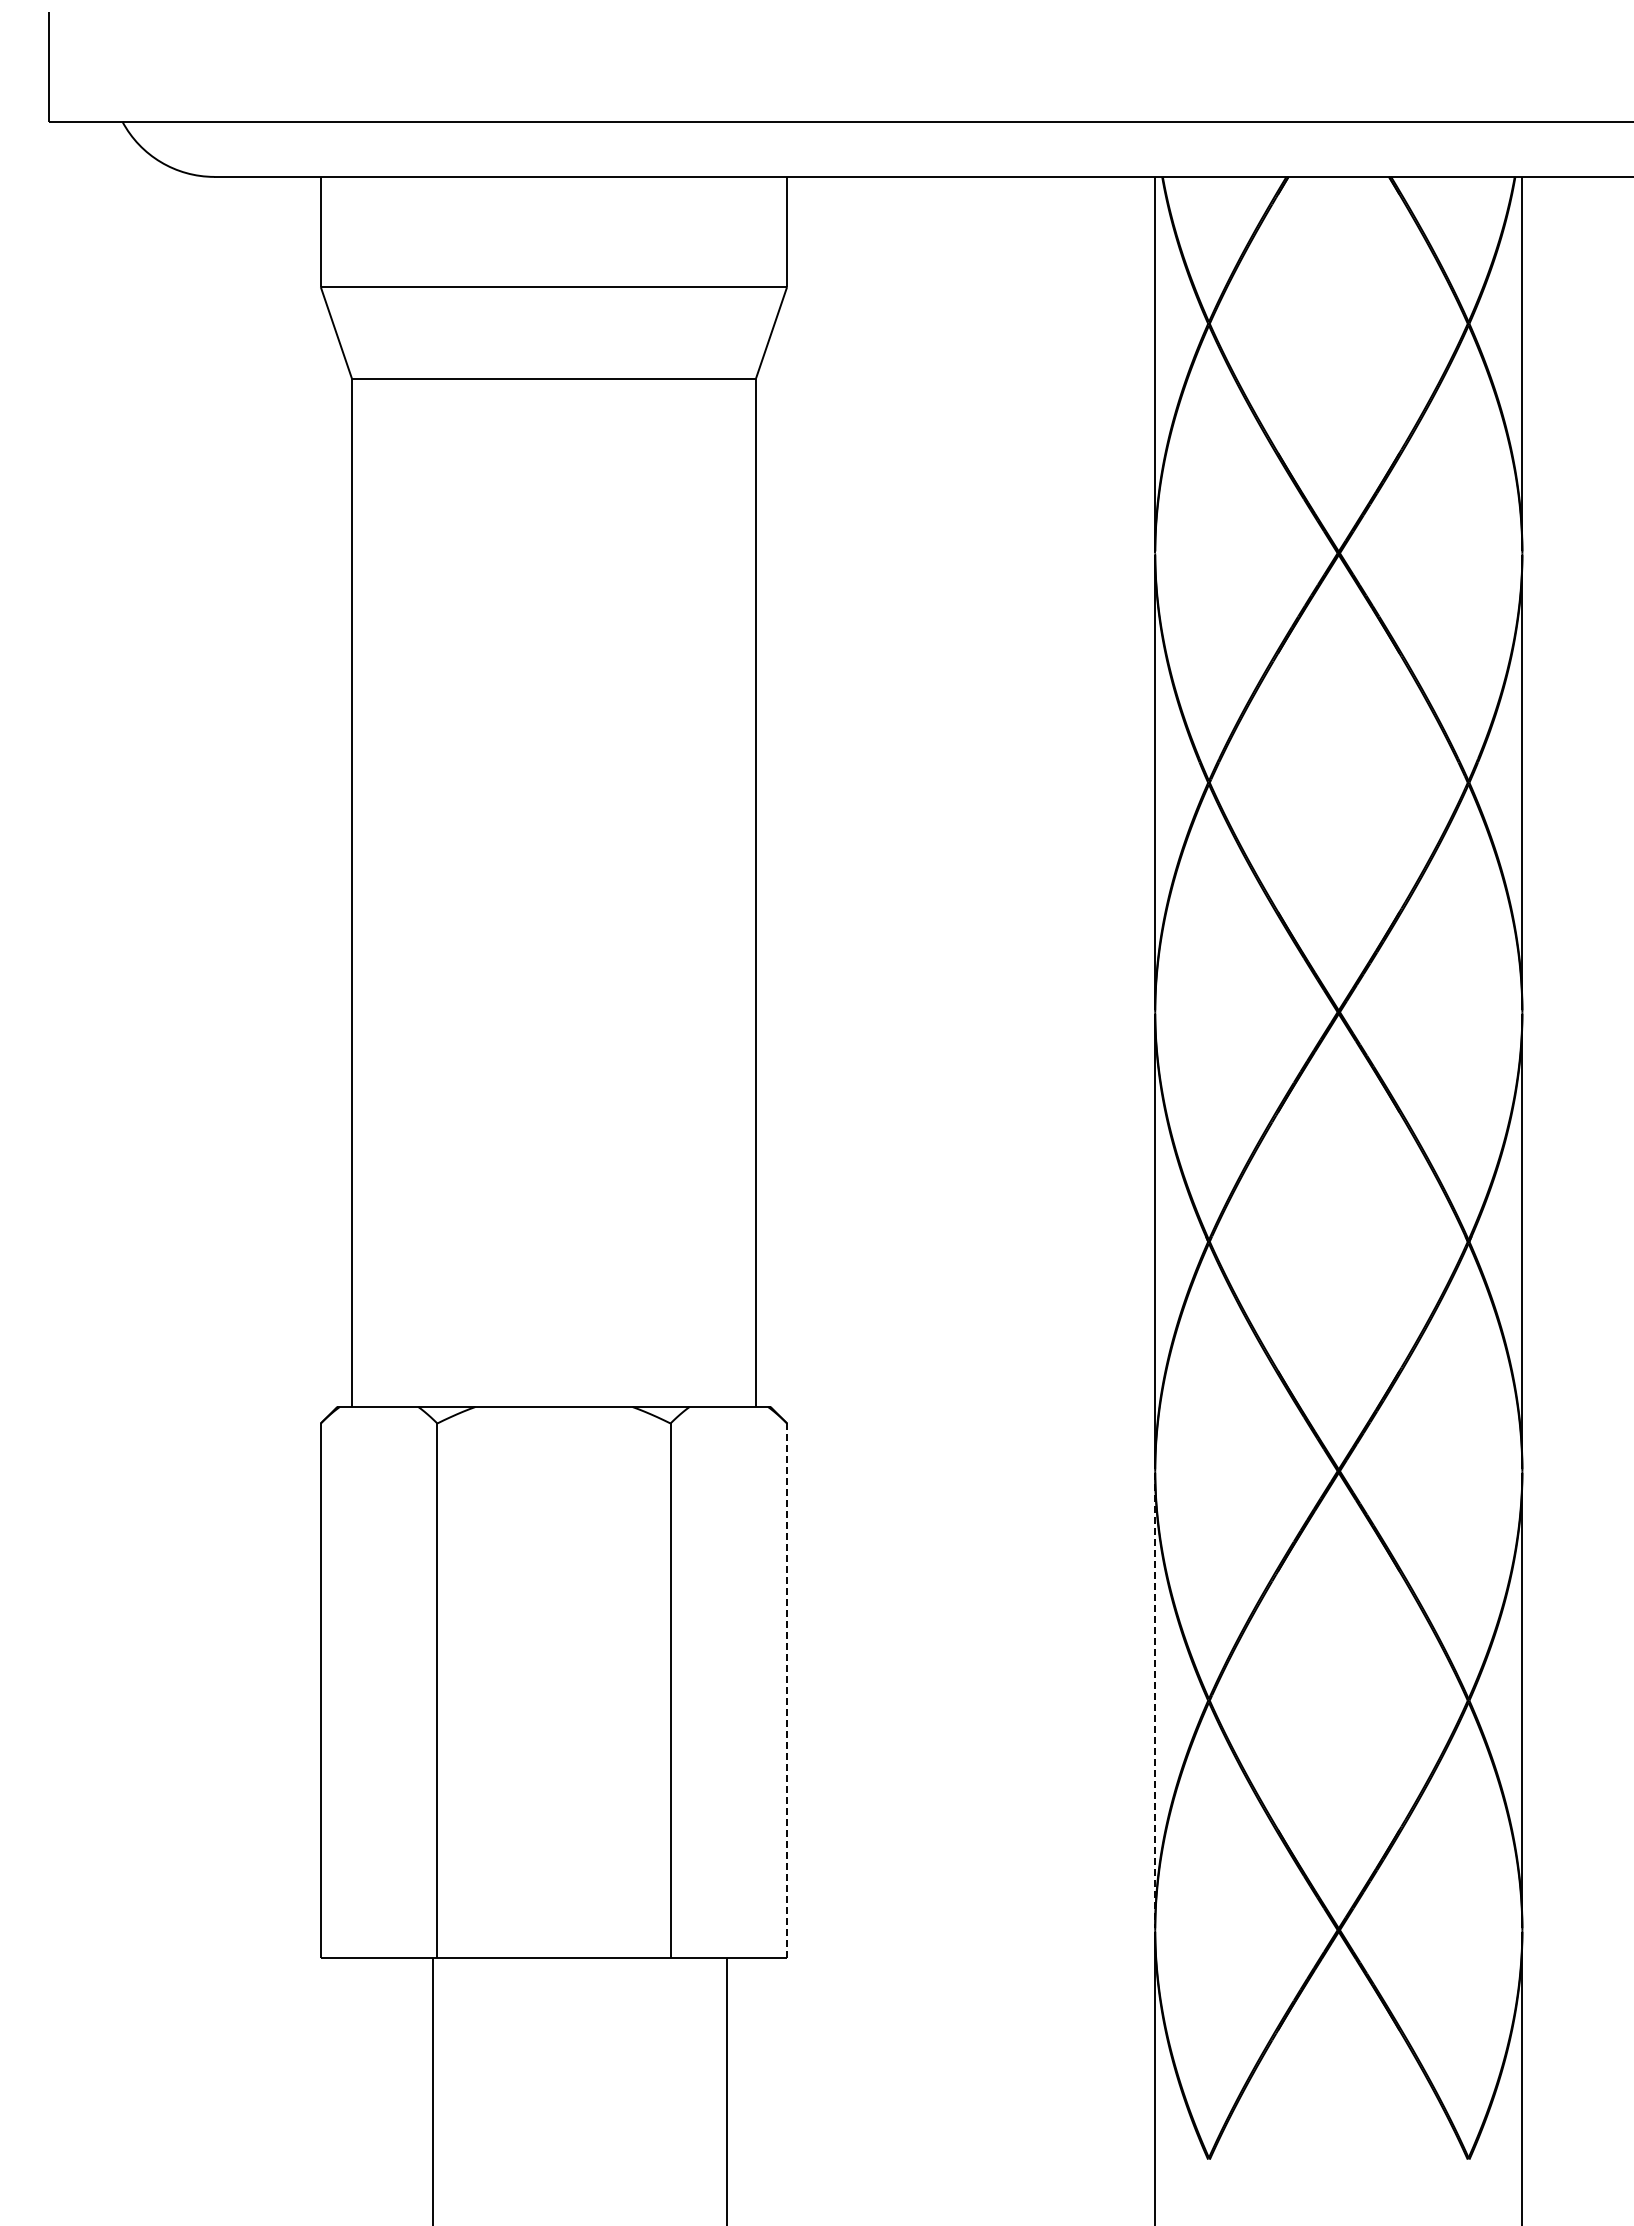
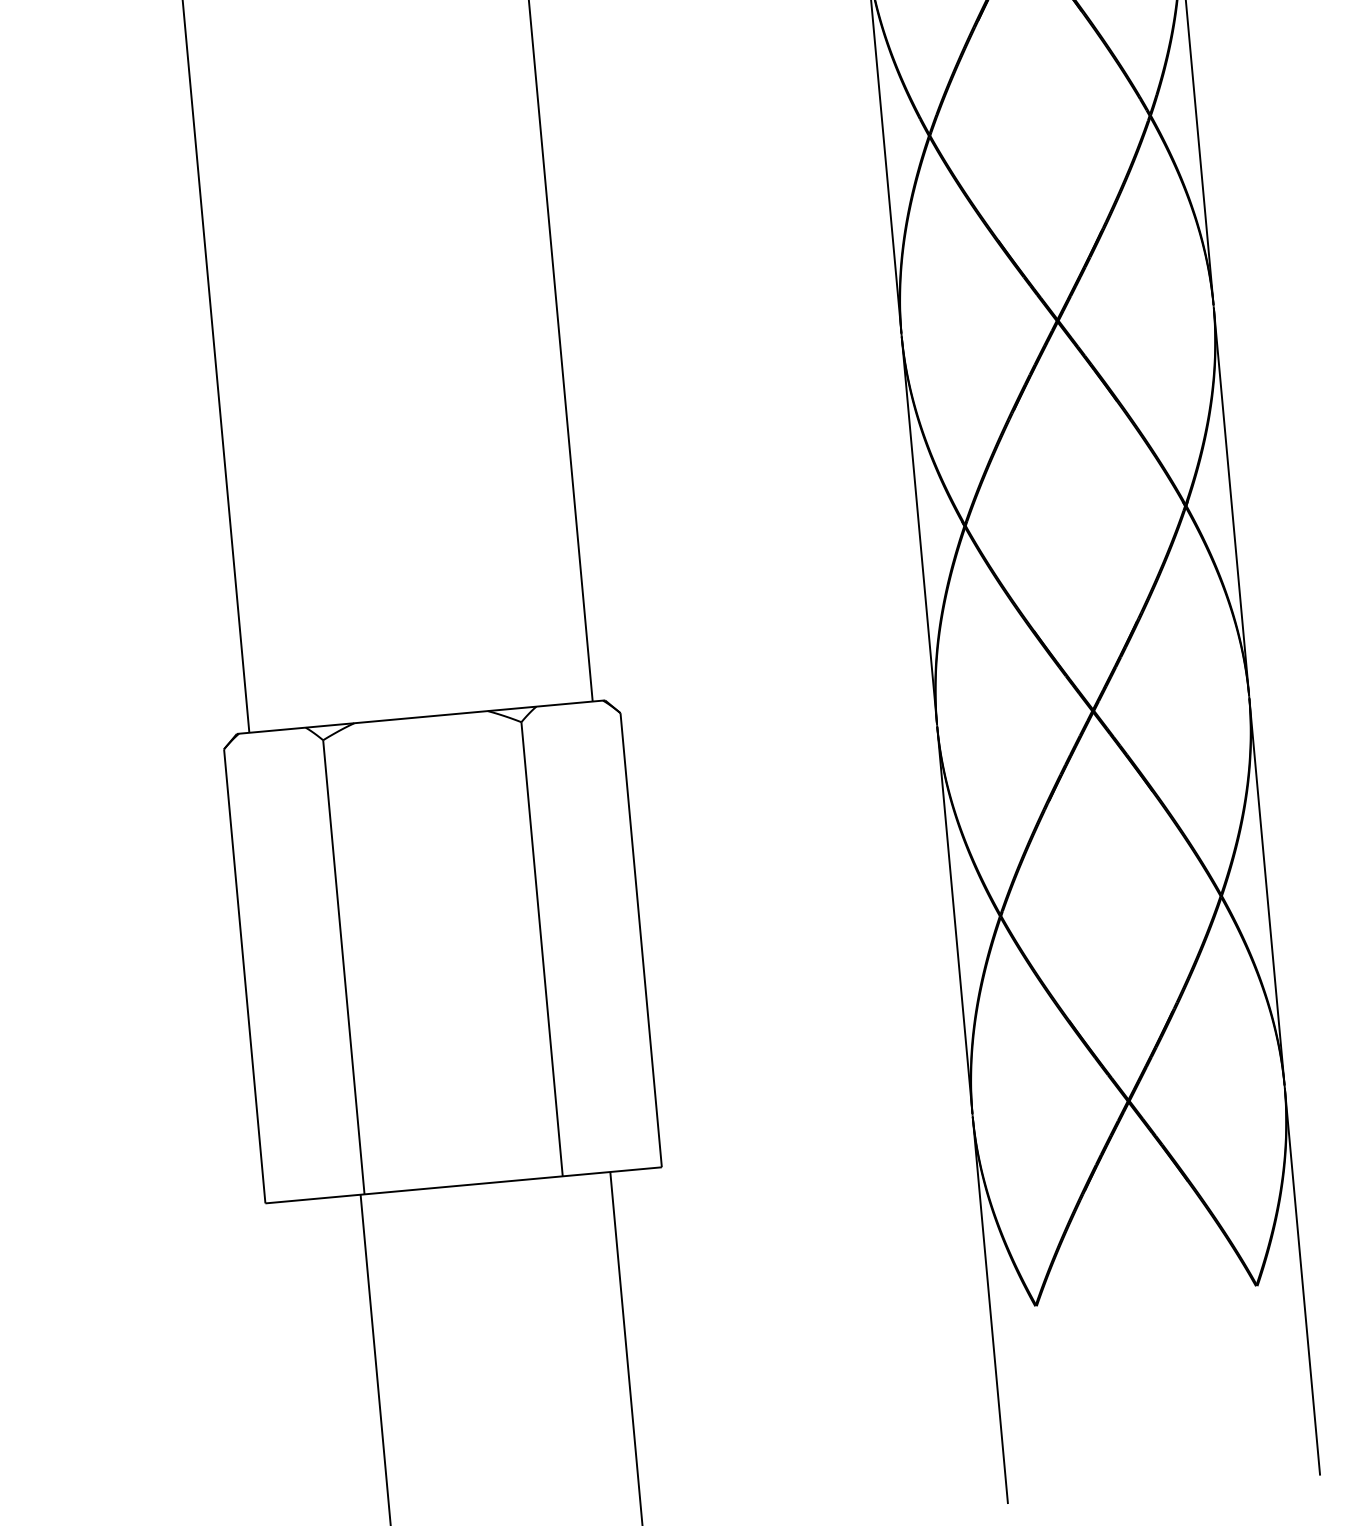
line: (787, 1690) -> (641, 940), dashed -> solid
line: (1155, 1700) -> (955, 920), dashed -> solid

